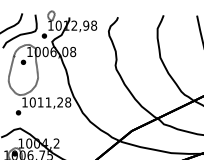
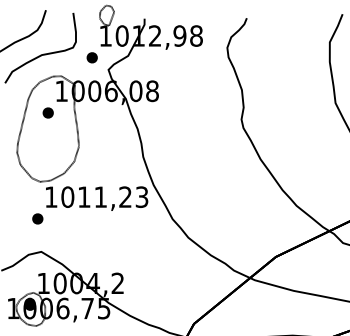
text: (68, 102) -> (142, 197), 1011,28 -> 1011,23

